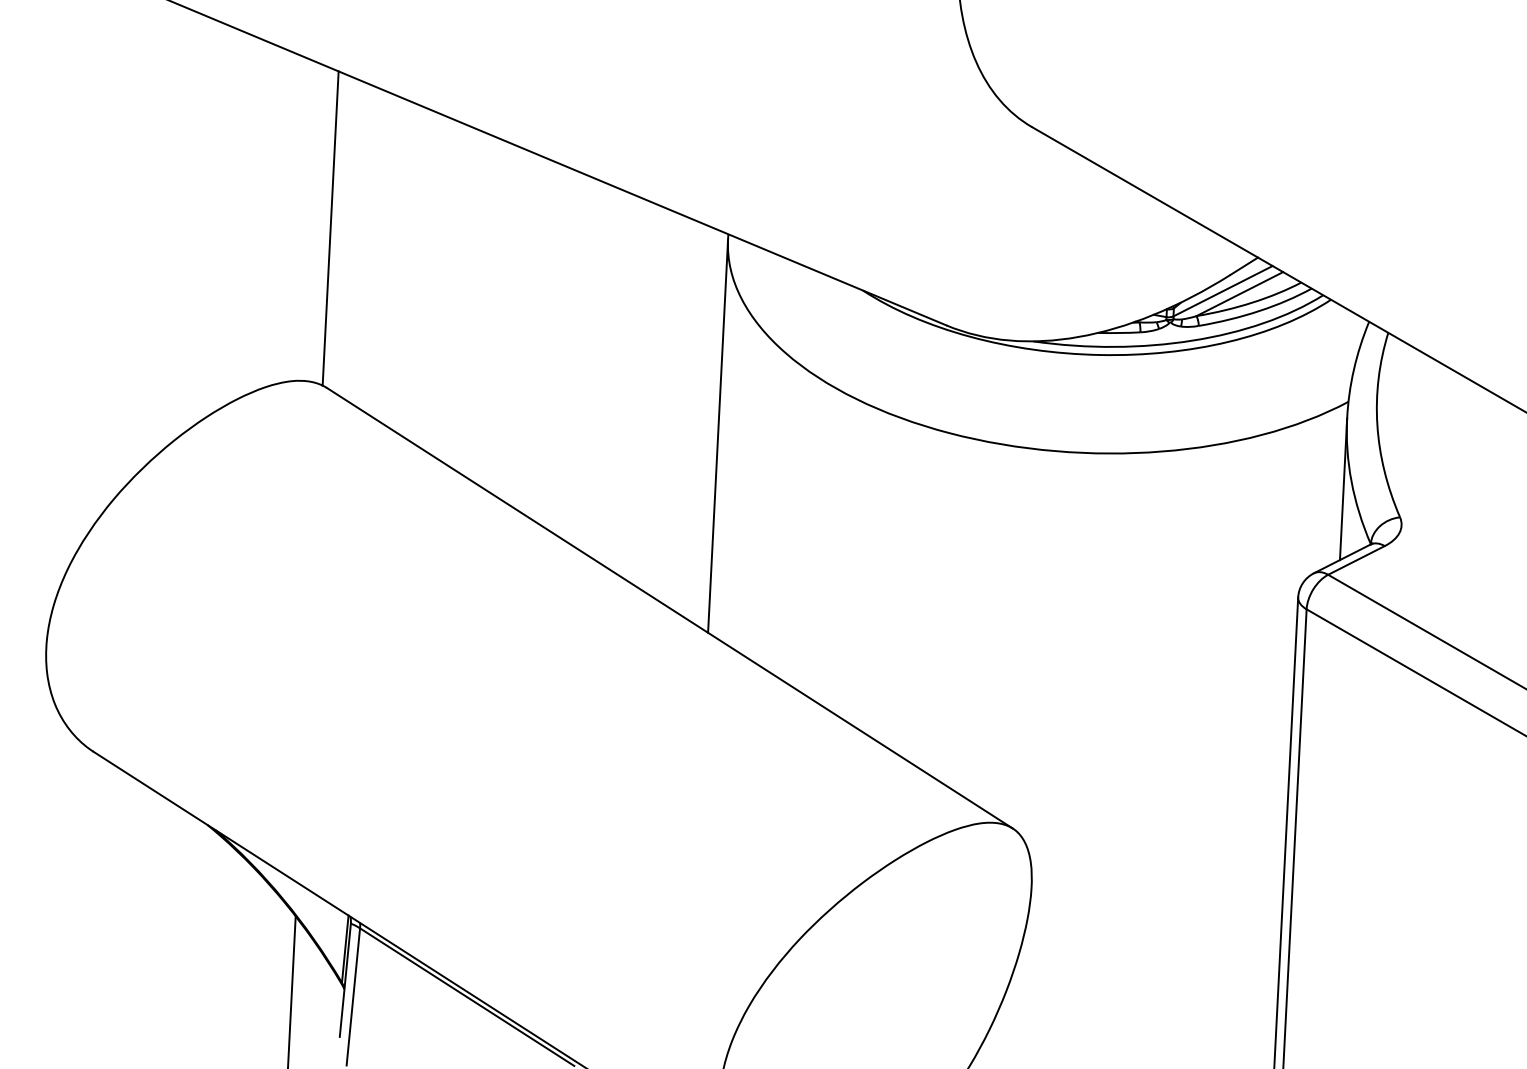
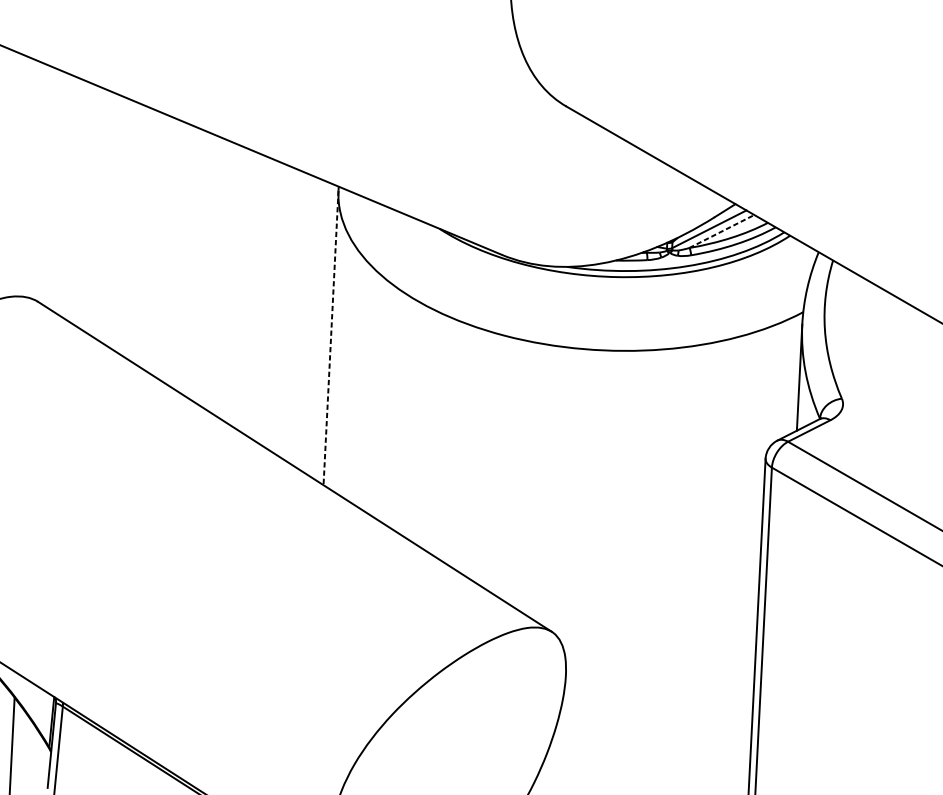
line: (330, 228) -> (40, 182), removed
line: (1239, 294) -> (721, 231), solid -> dashed
line: (718, 436) -> (331, 338), solid -> dashed

